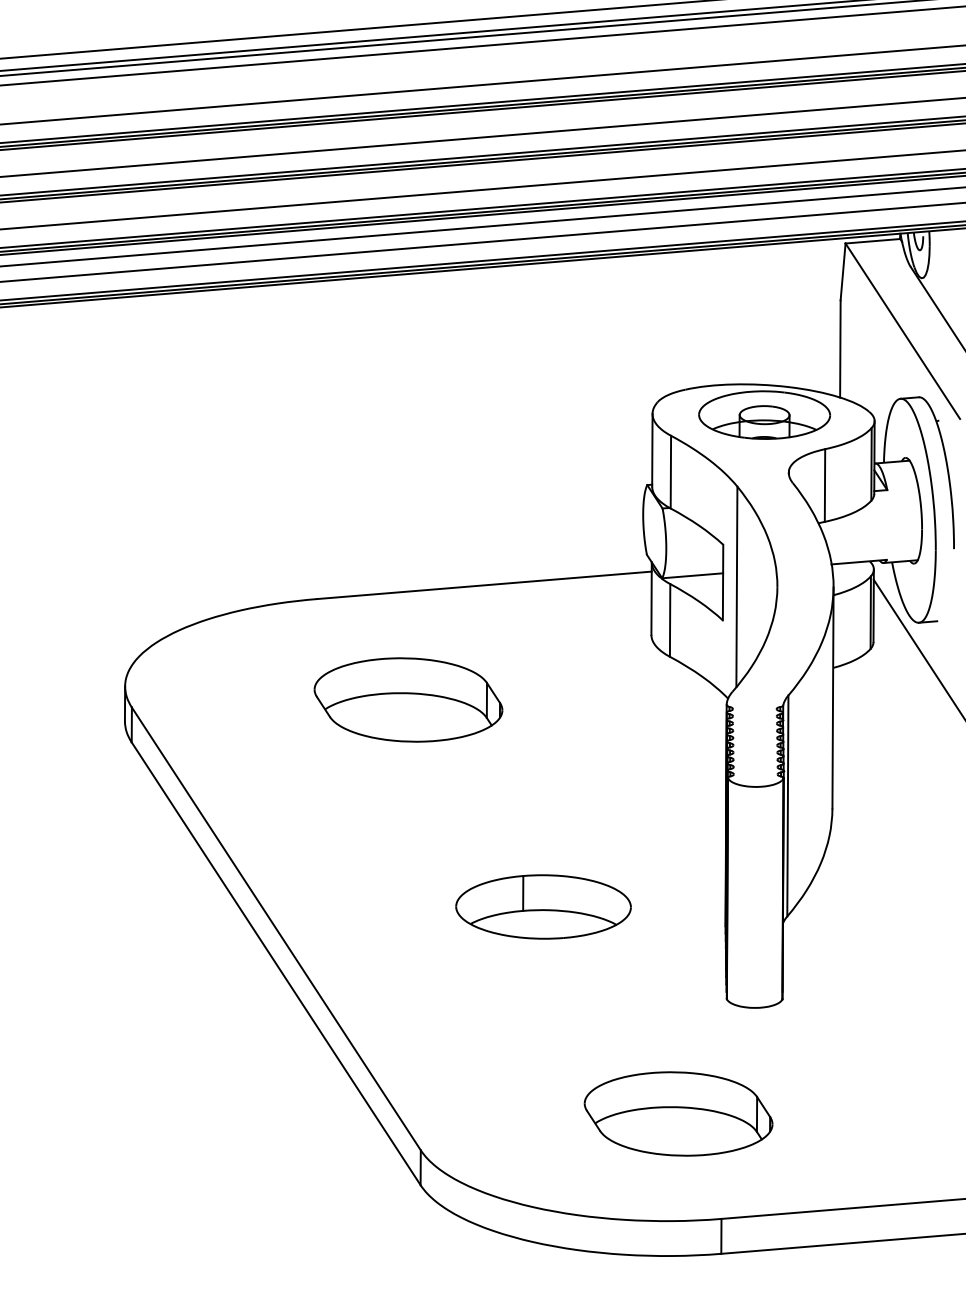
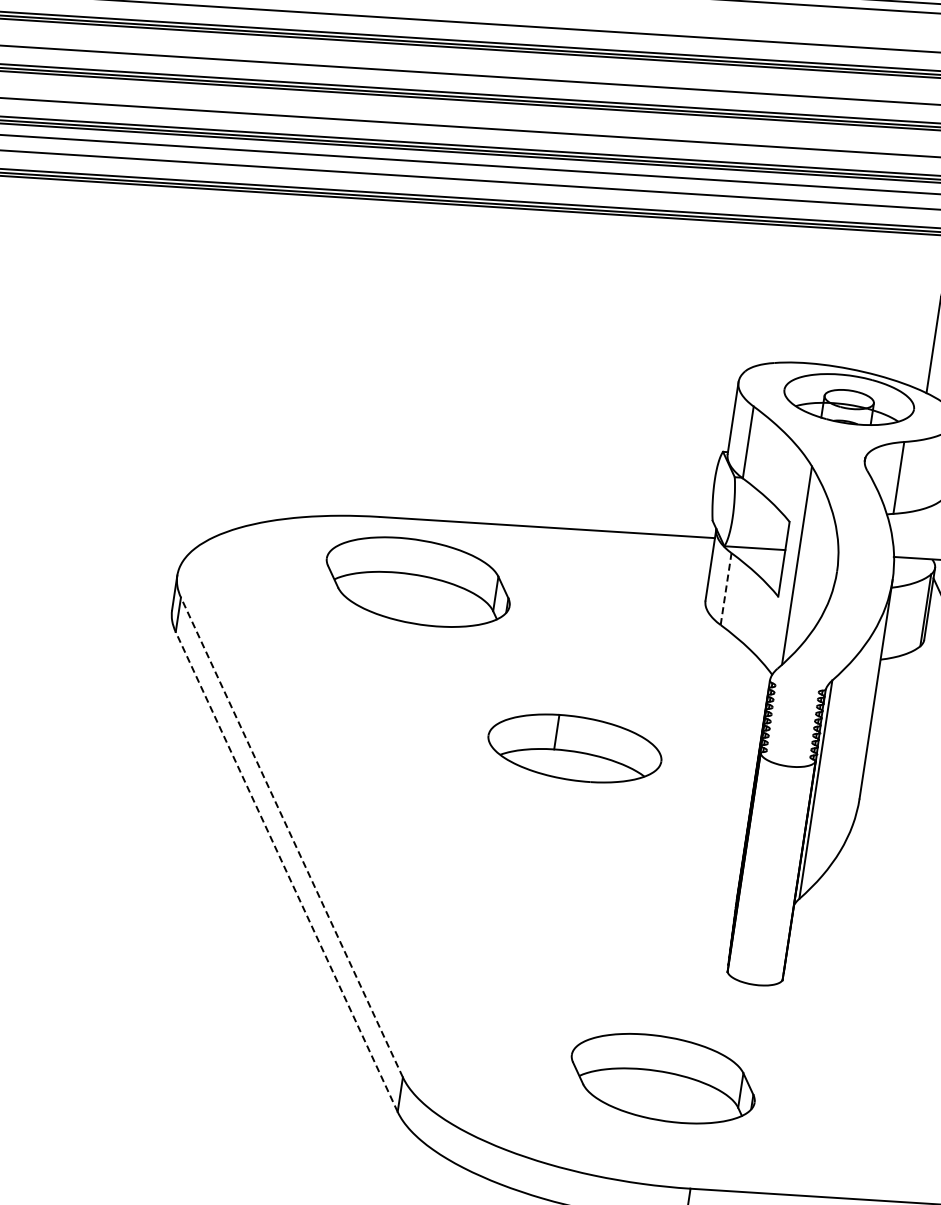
line: (670, 619) -> (726, 588), solid -> dashed
part: (408, 699) -> (418, 581), moved
part: (543, 906) -> (574, 747), moved
line: (276, 928) -> (292, 837), solid -> dashed
line: (275, 963) -> (286, 871), solid -> dashed

